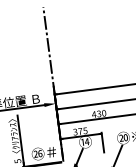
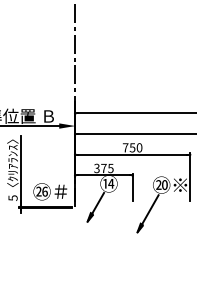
text: (96, 114) -> (128, 147), 430 -> 750

